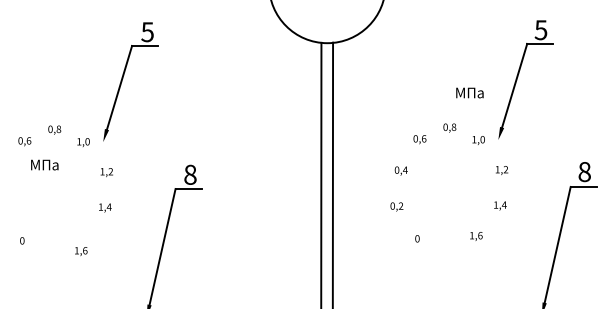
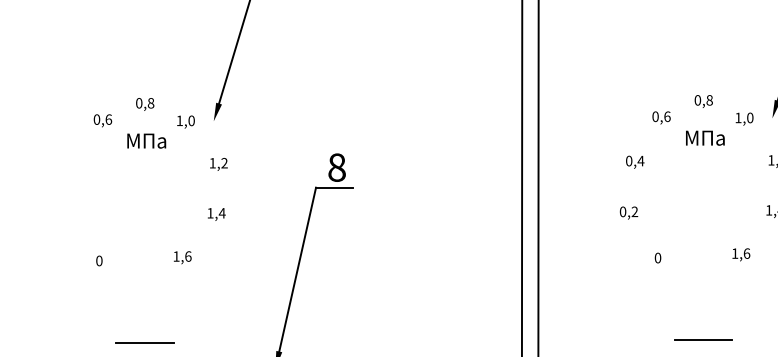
text: (469, 92) -> (704, 137), moved
text: (44, 164) -> (146, 140), moved
text: (81, 251) -> (183, 257), moved
line: (449, 296) -> (703, 339), added
line: (54, 299) -> (144, 343), added

